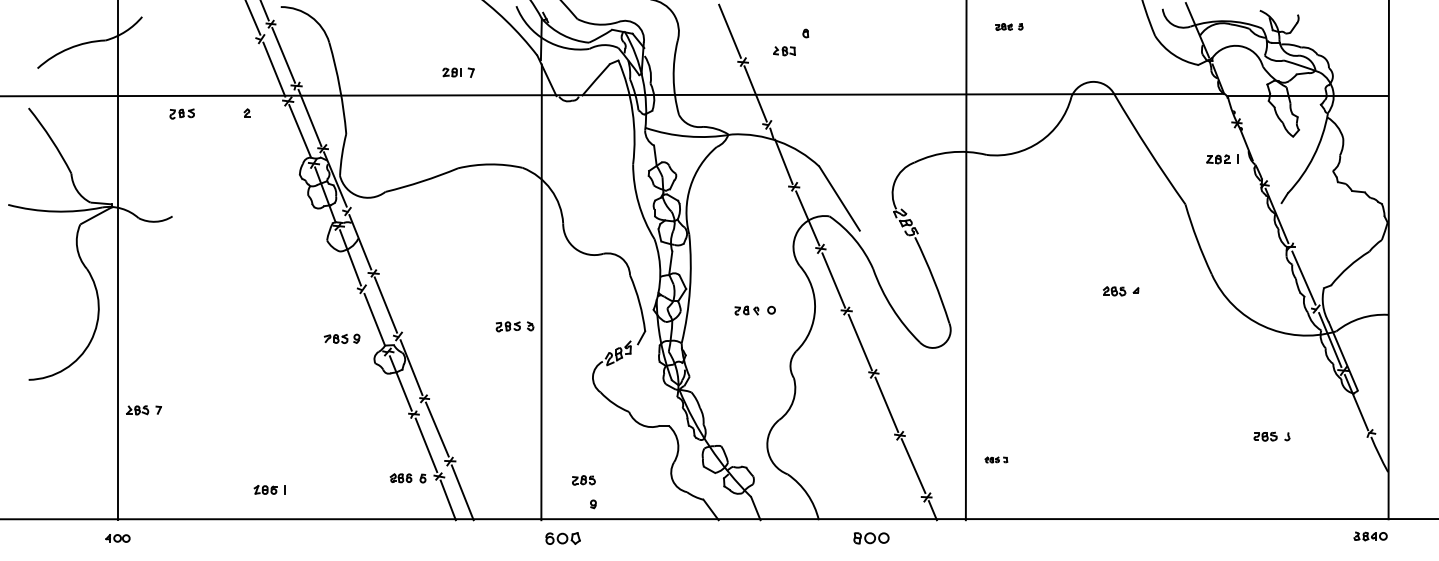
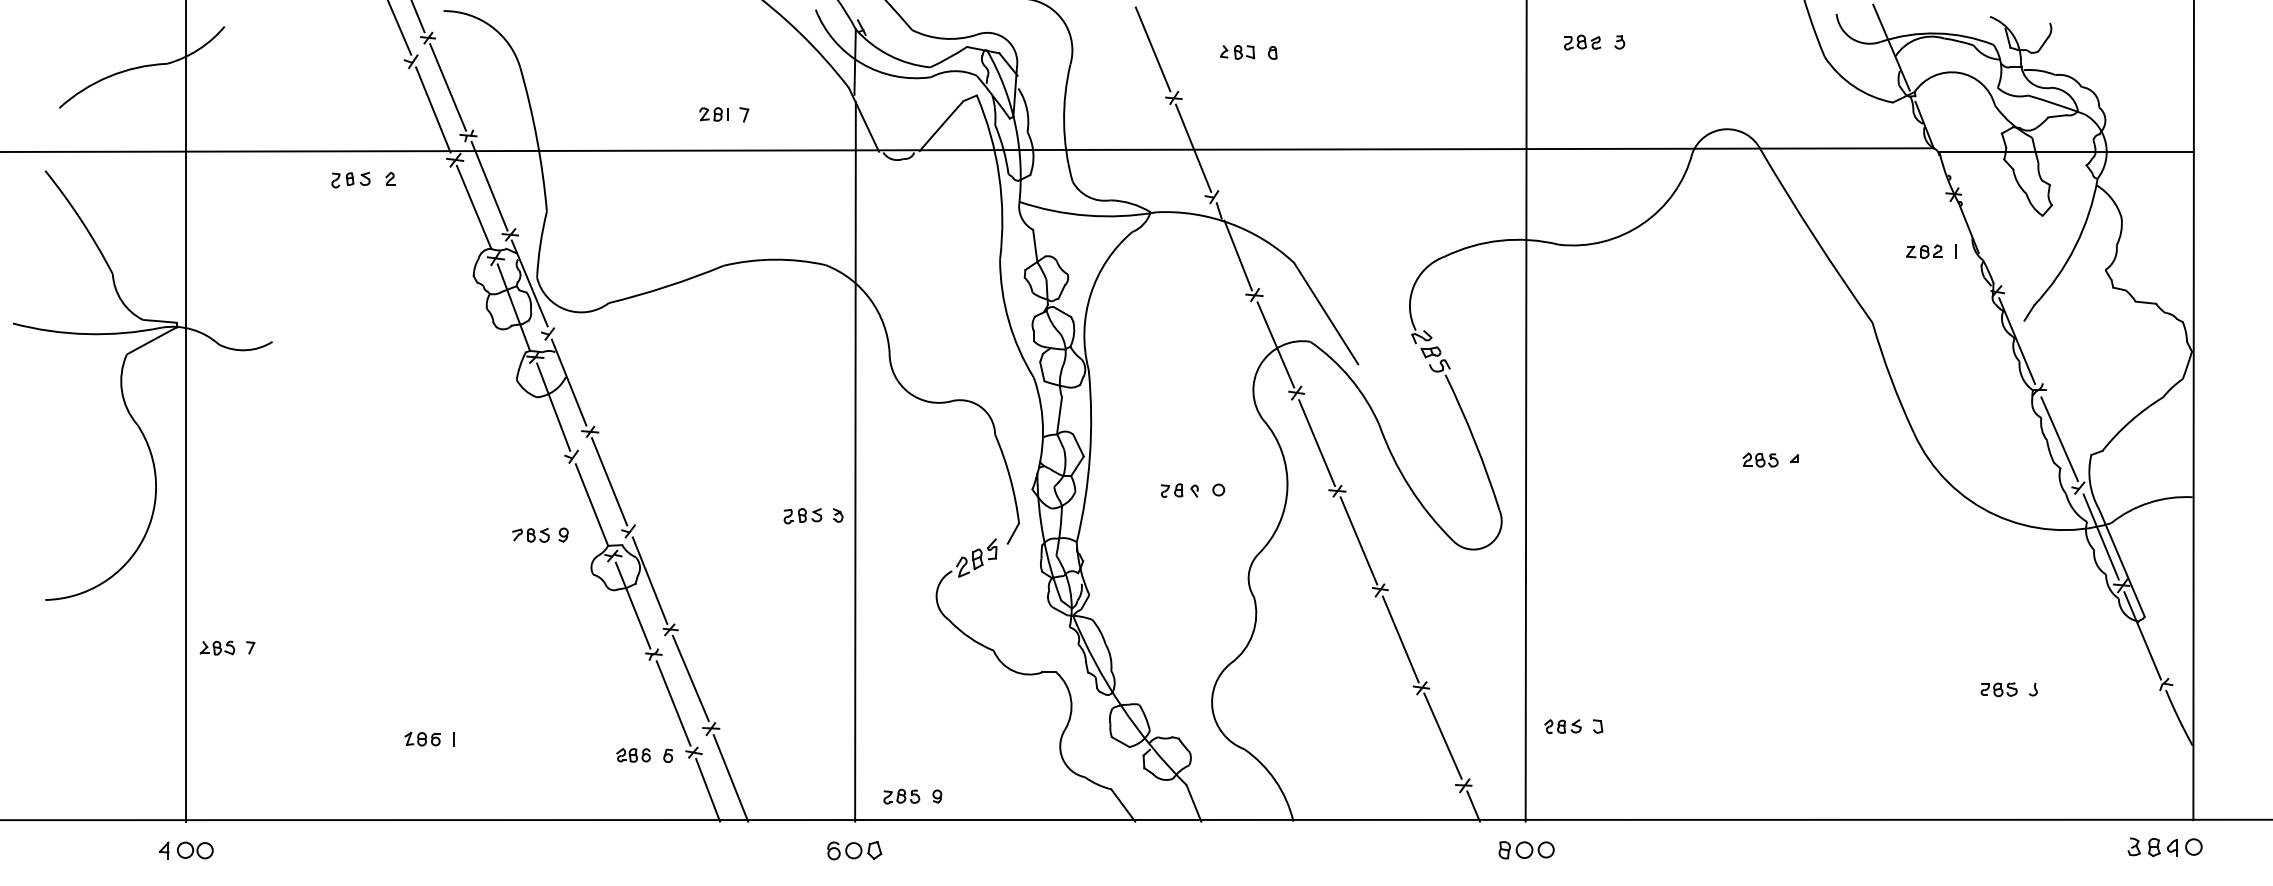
part: (1009, 26) -> (1594, 41), size x1.43
part: (784, 51) -> (1237, 52), moved
part: (181, 113) -> (349, 179), moved
part: (996, 459) -> (1574, 725), size x1.67
part: (583, 480) -> (901, 796), moved
part: (269, 489) -> (428, 738), moved
part: (1370, 536) -> (2164, 847), size x1.43
part: (117, 538) -> (185, 850), size x1.43
part: (562, 538) -> (853, 850), moved
part: (871, 538) -> (1526, 850), moved

